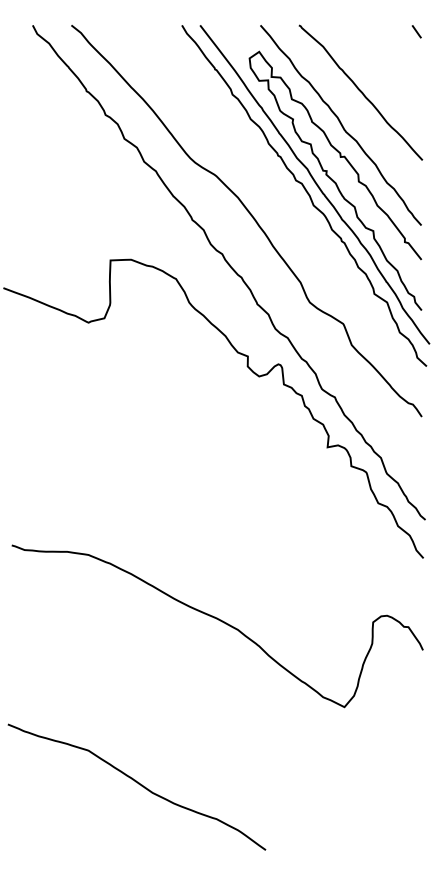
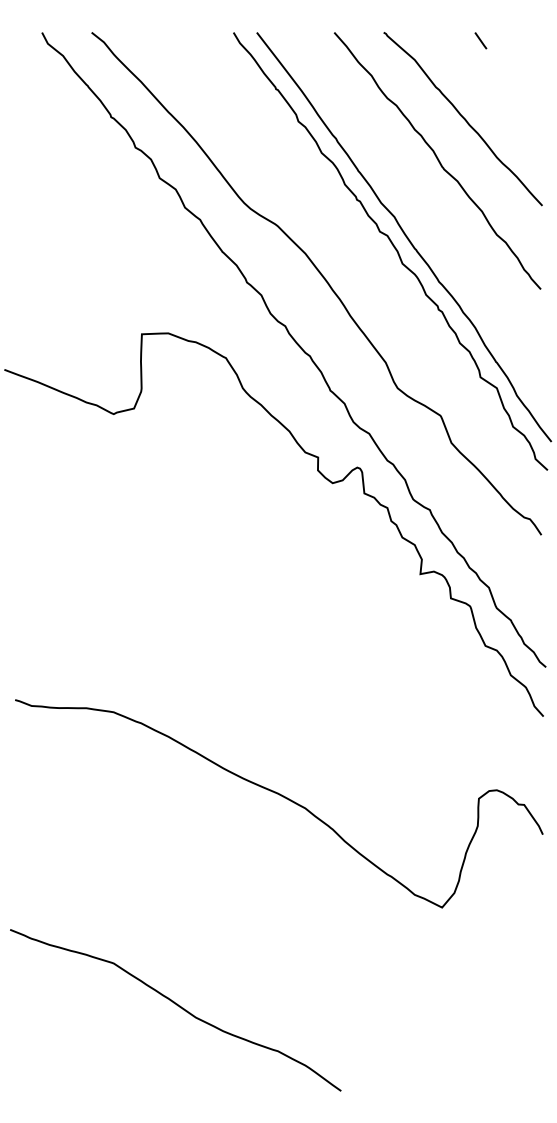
line: (416, 31) -> (480, 40), moved
curve: (334, 181) -> (429, 232), removed

